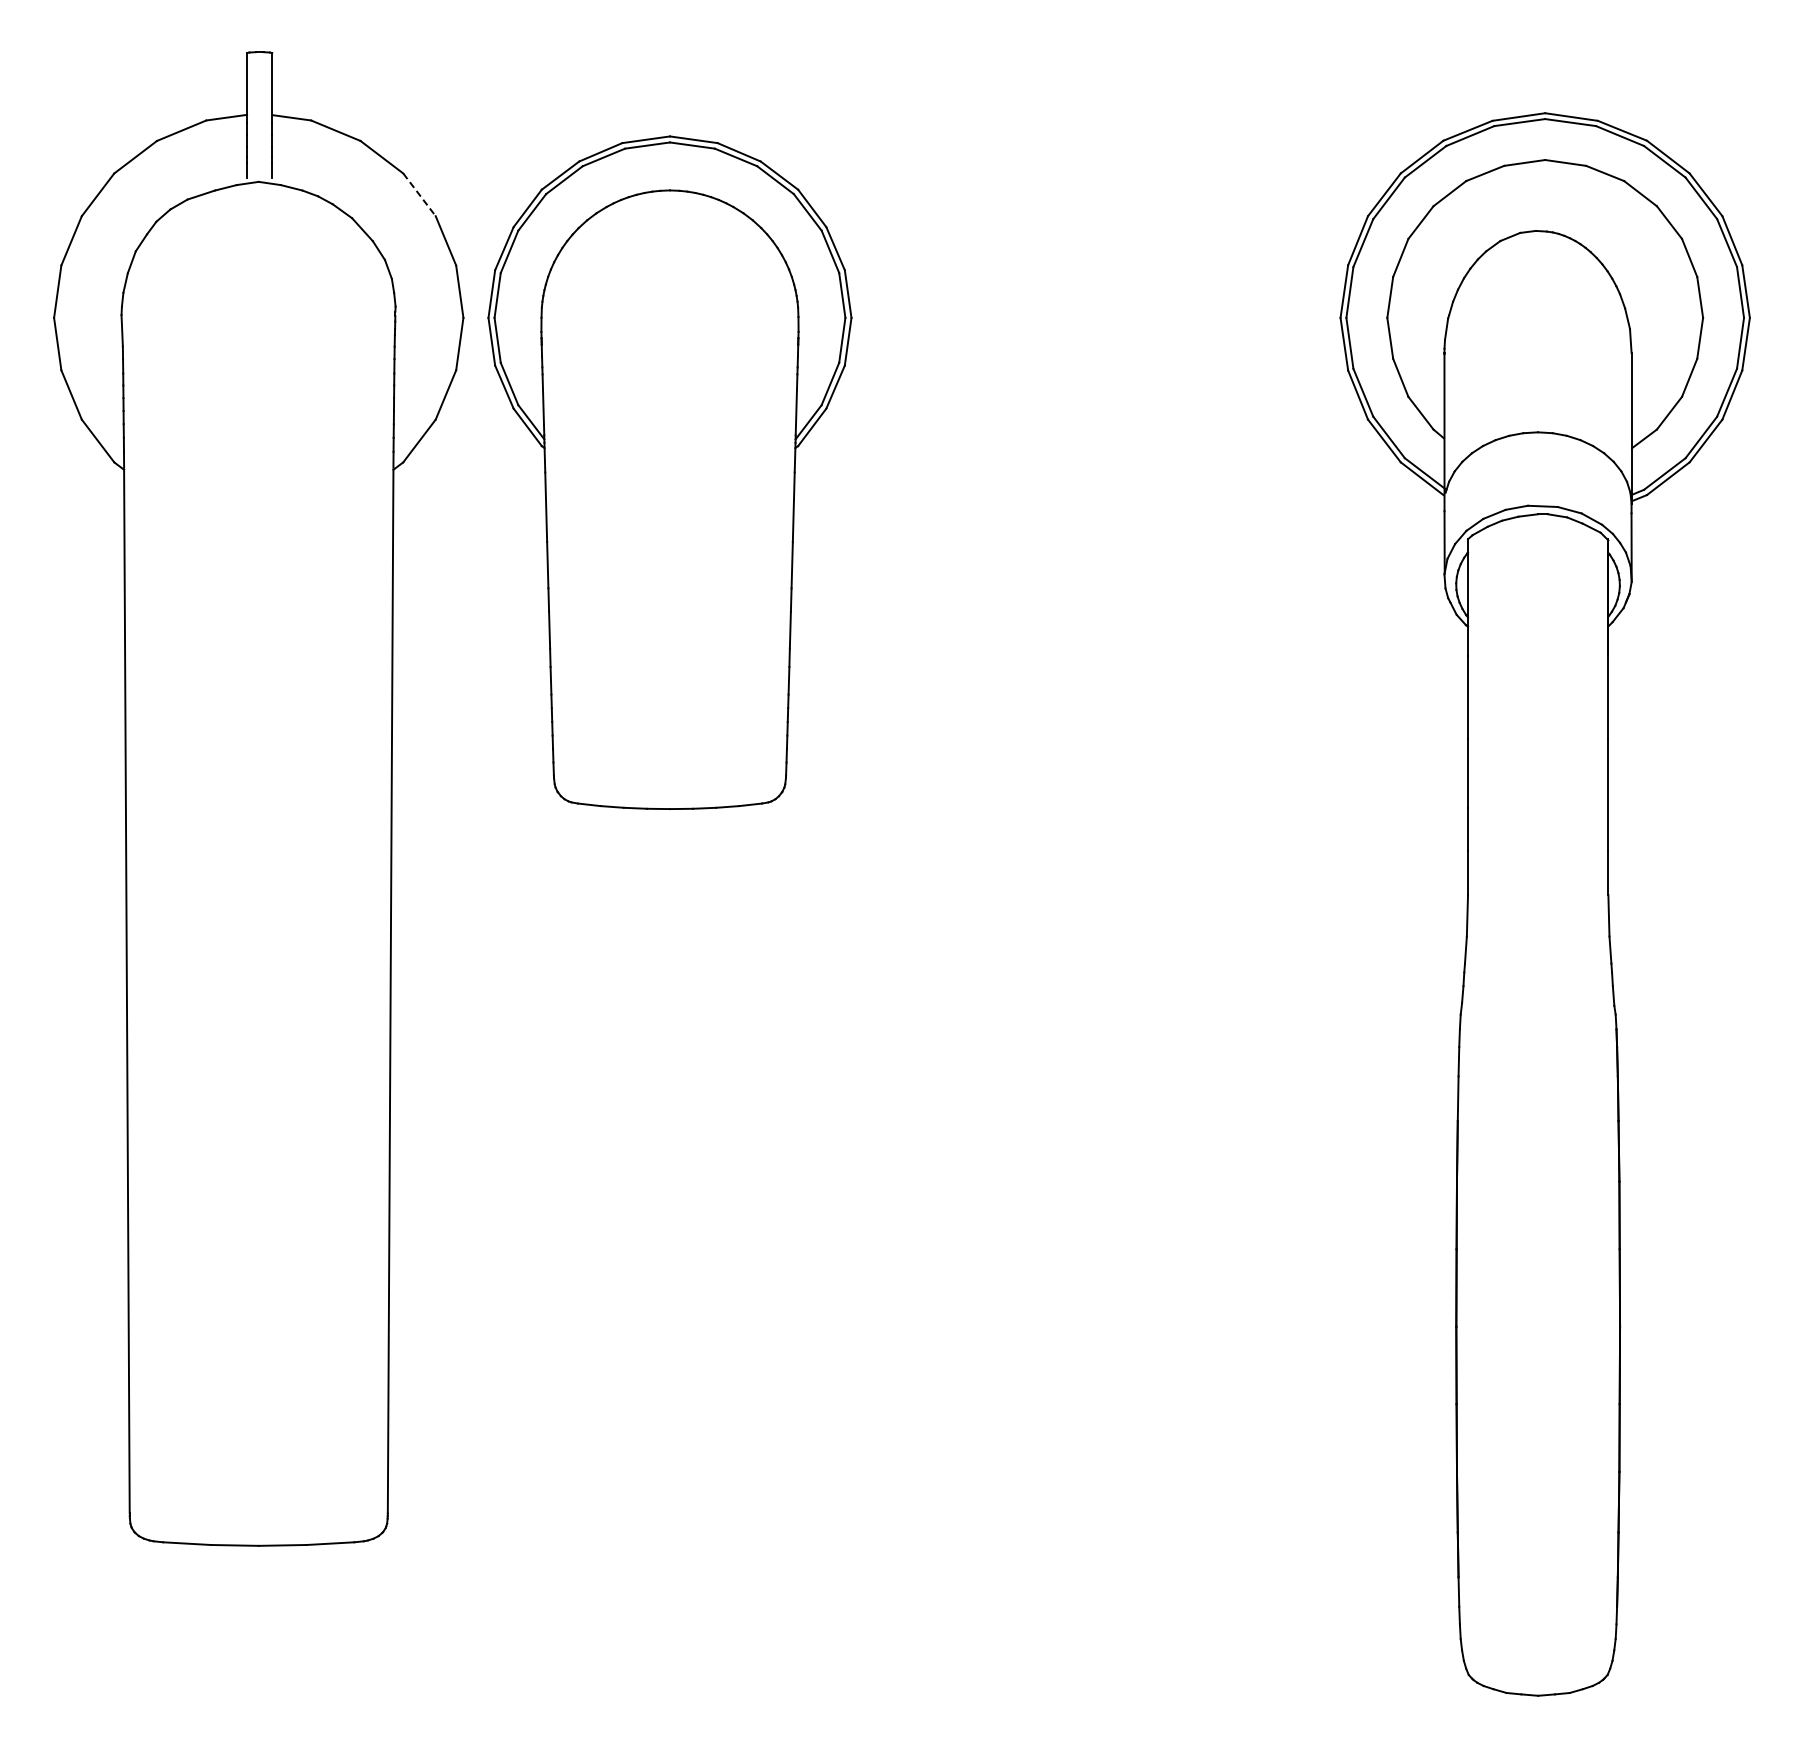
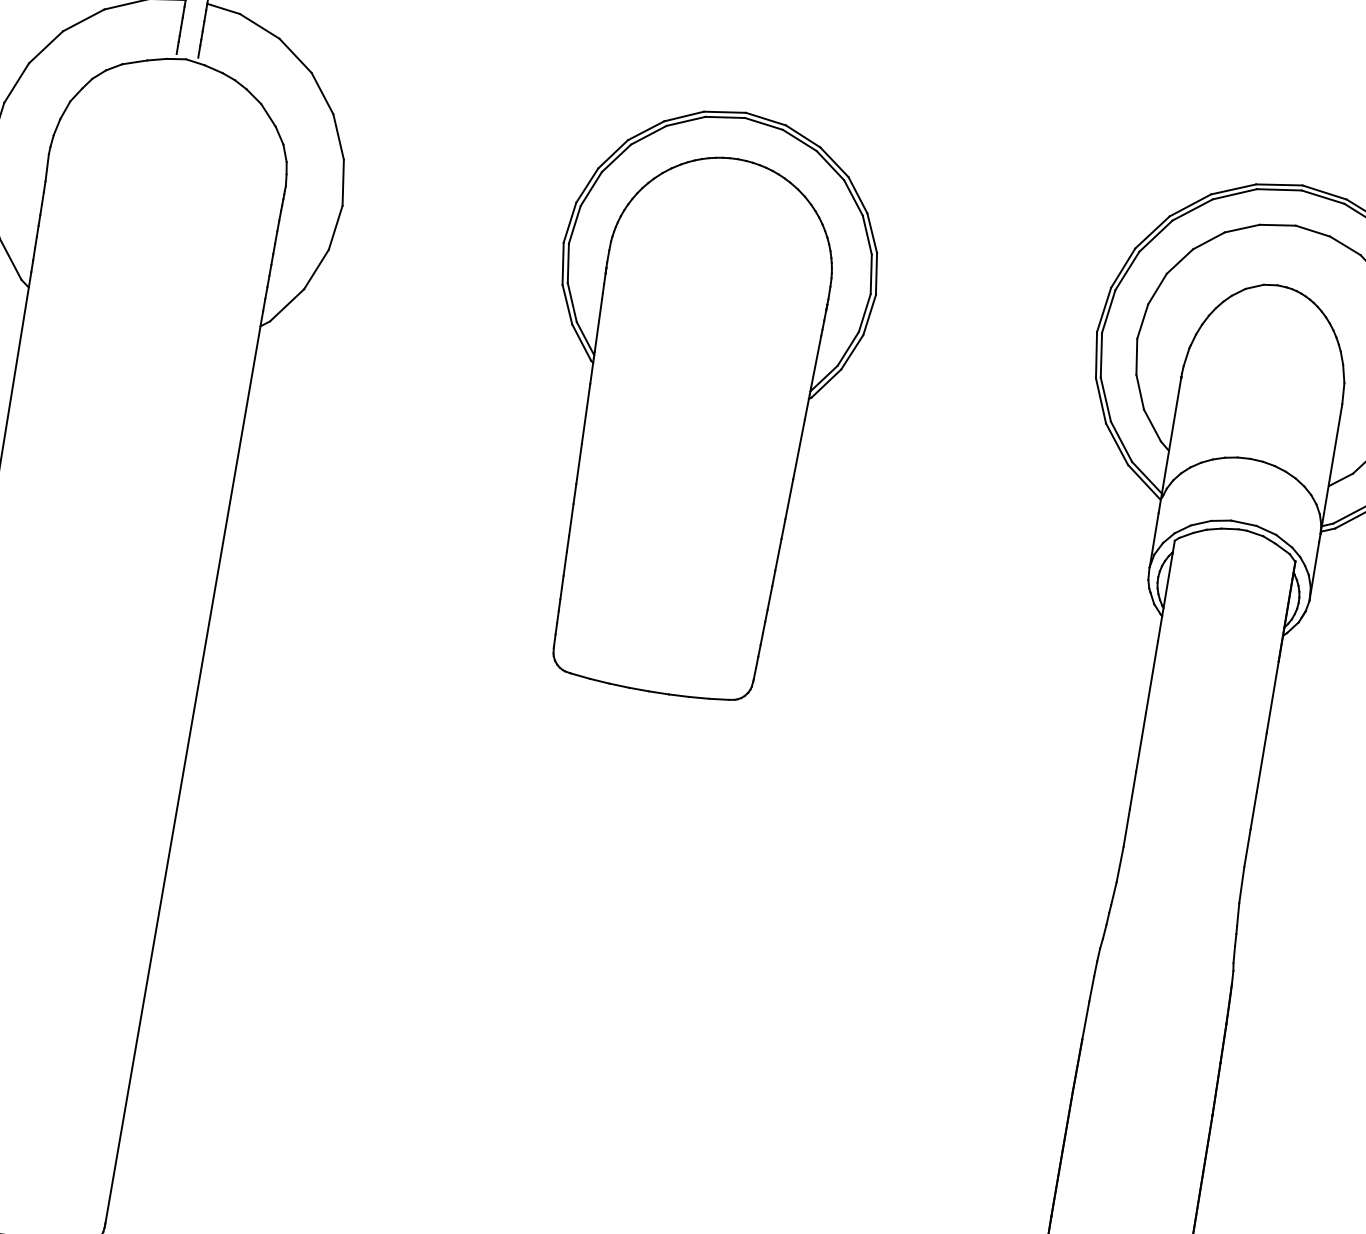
line: (419, 194) -> (322, 93), dashed -> solid
part: (669, 472) -> (697, 401), moved

